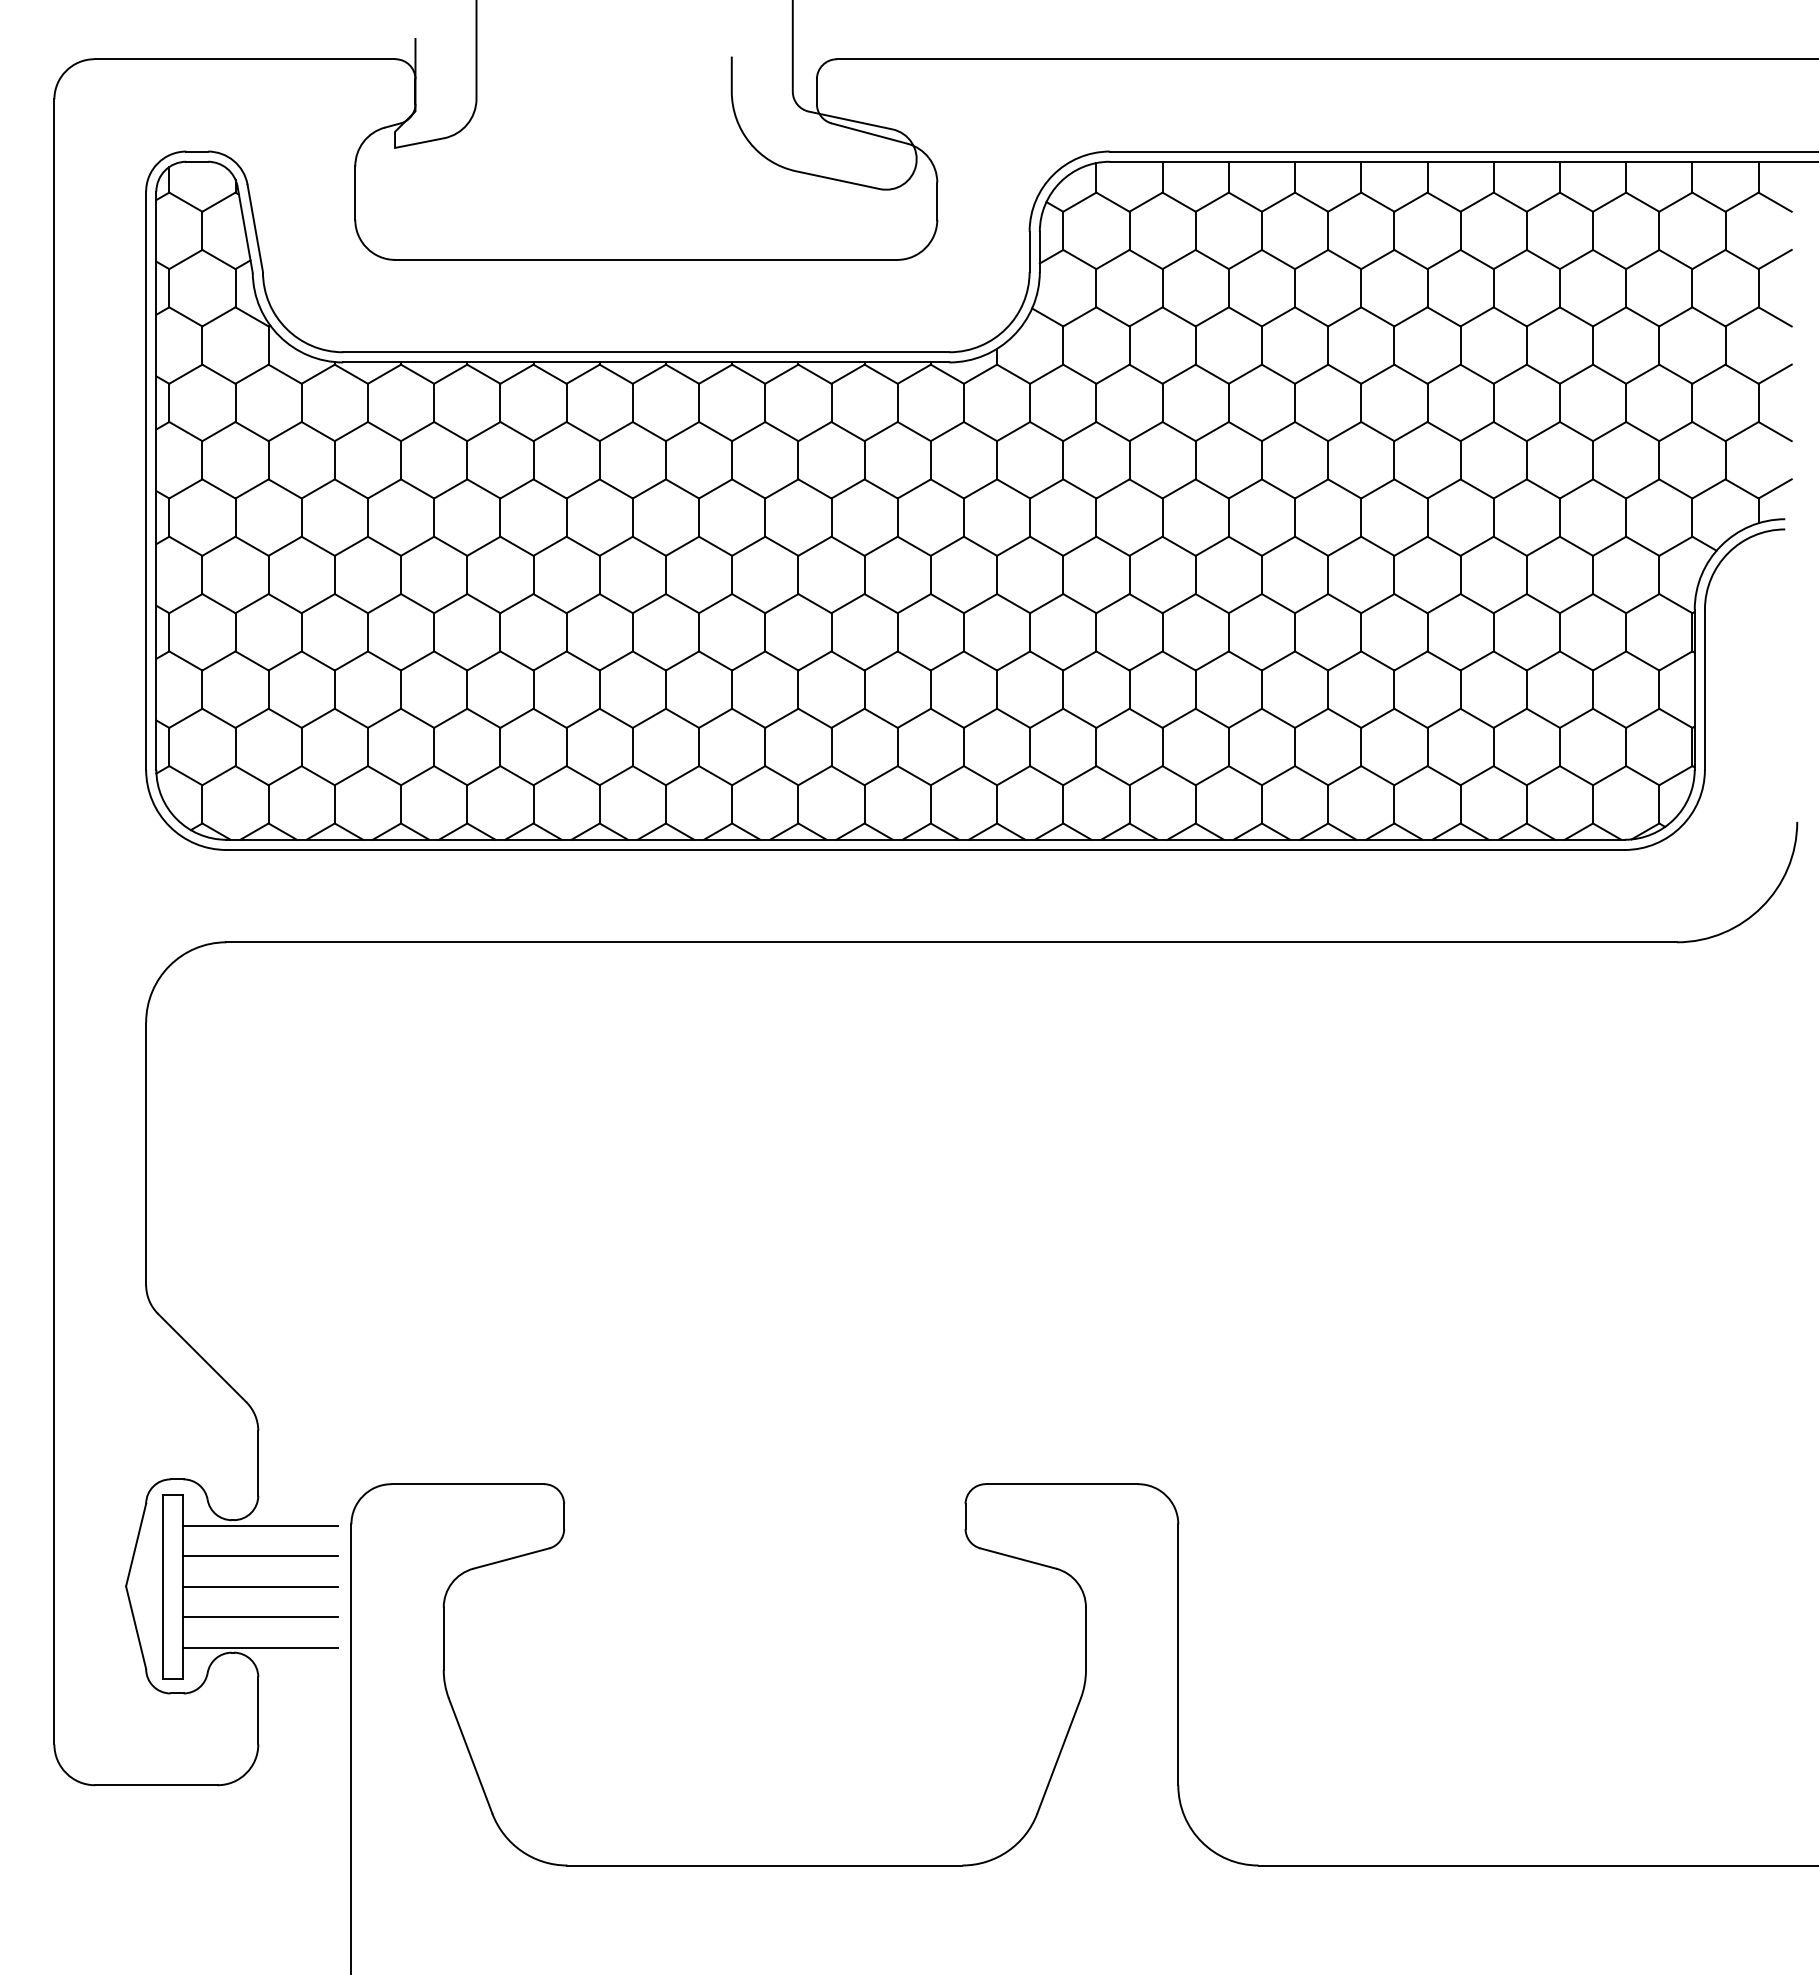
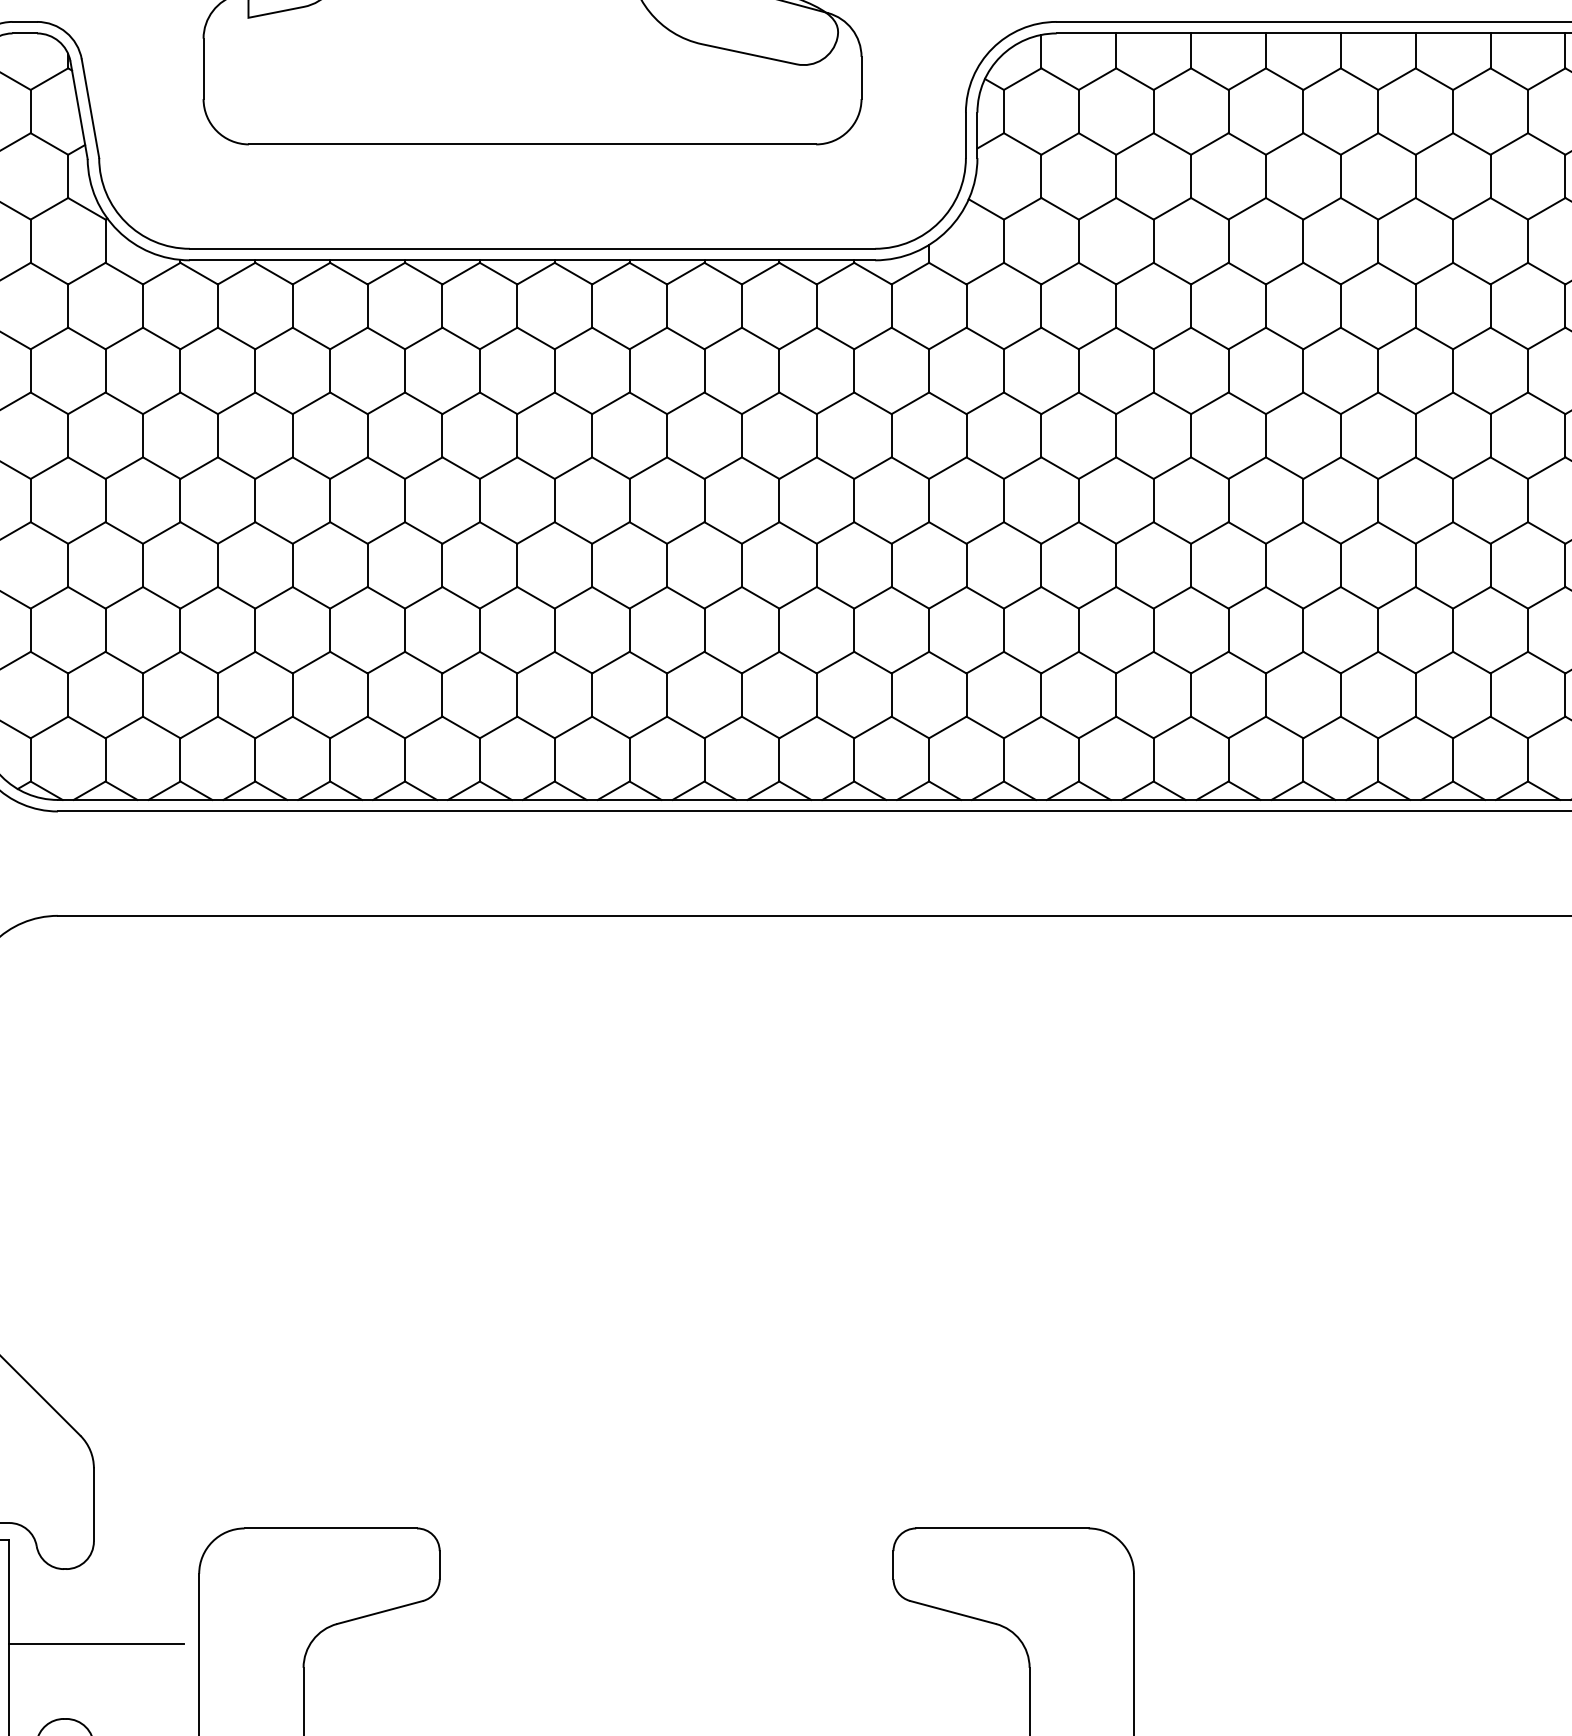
line: (260, 1525) -> (96, 1575), removed
line: (260, 1556) -> (96, 1610), removed
line: (260, 1617) -> (96, 1679), removed
line: (260, 1647) -> (96, 1713), removed

